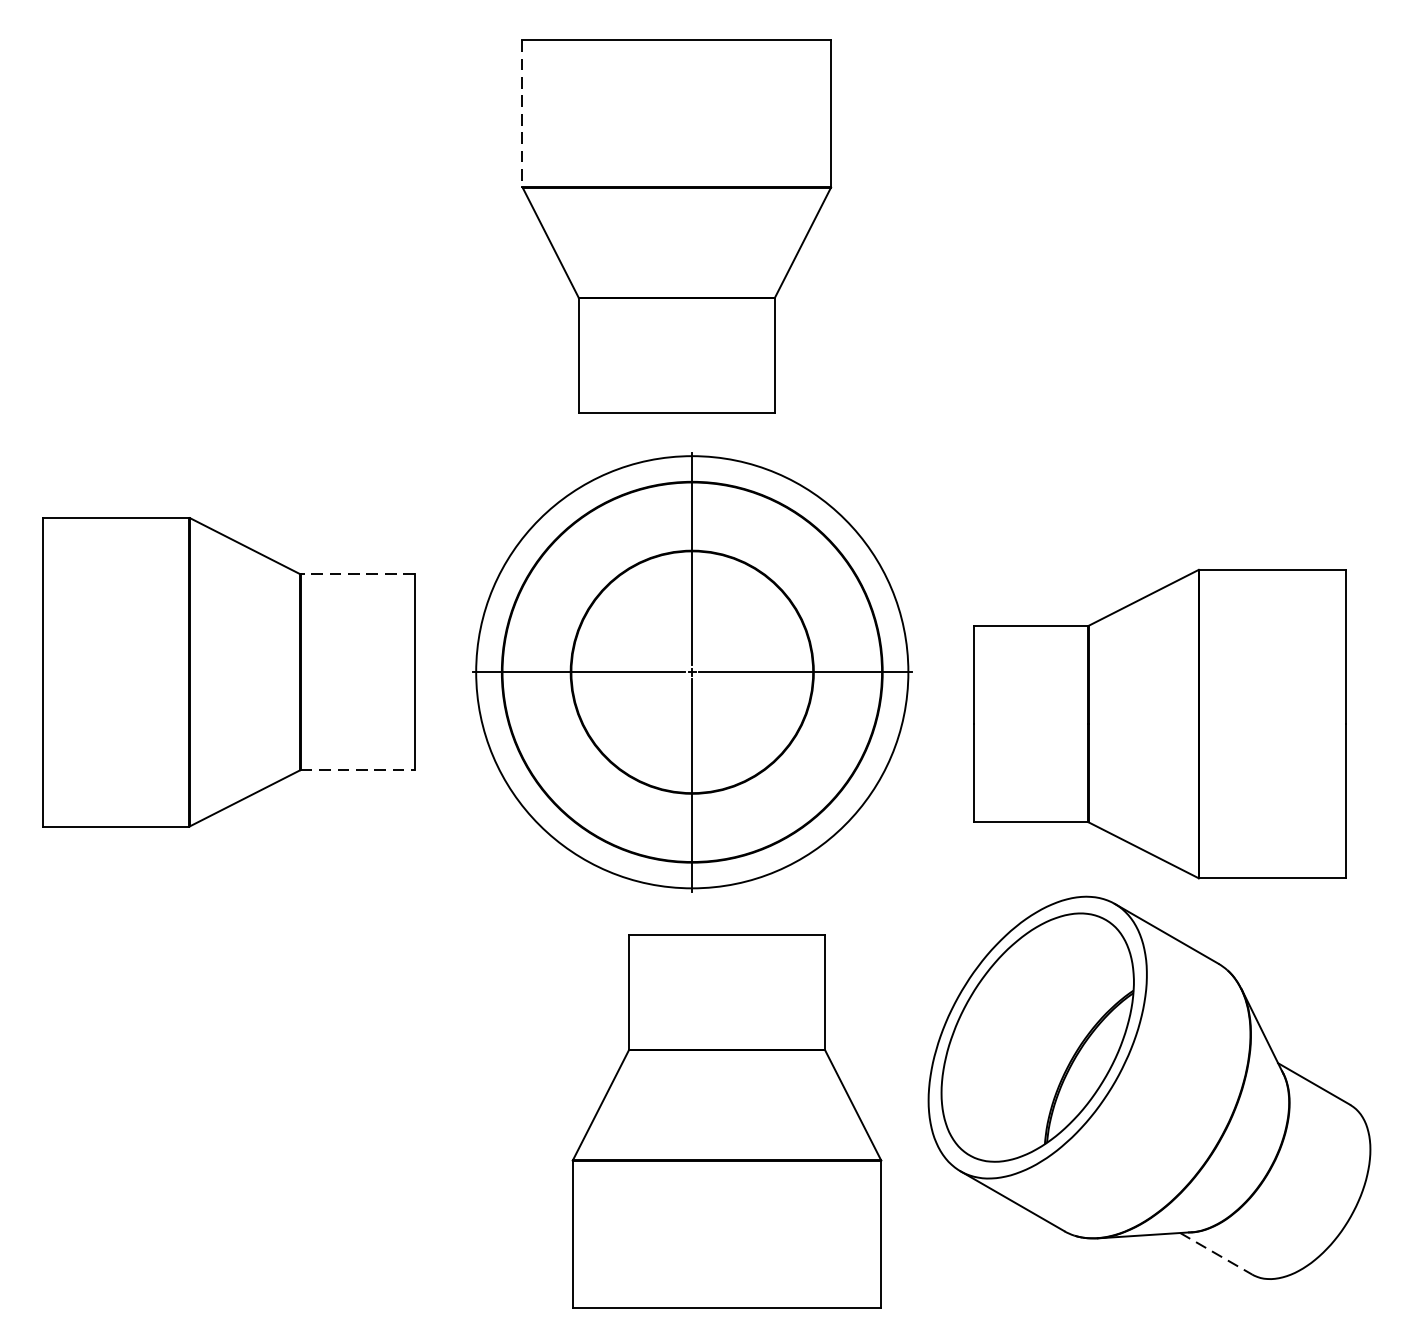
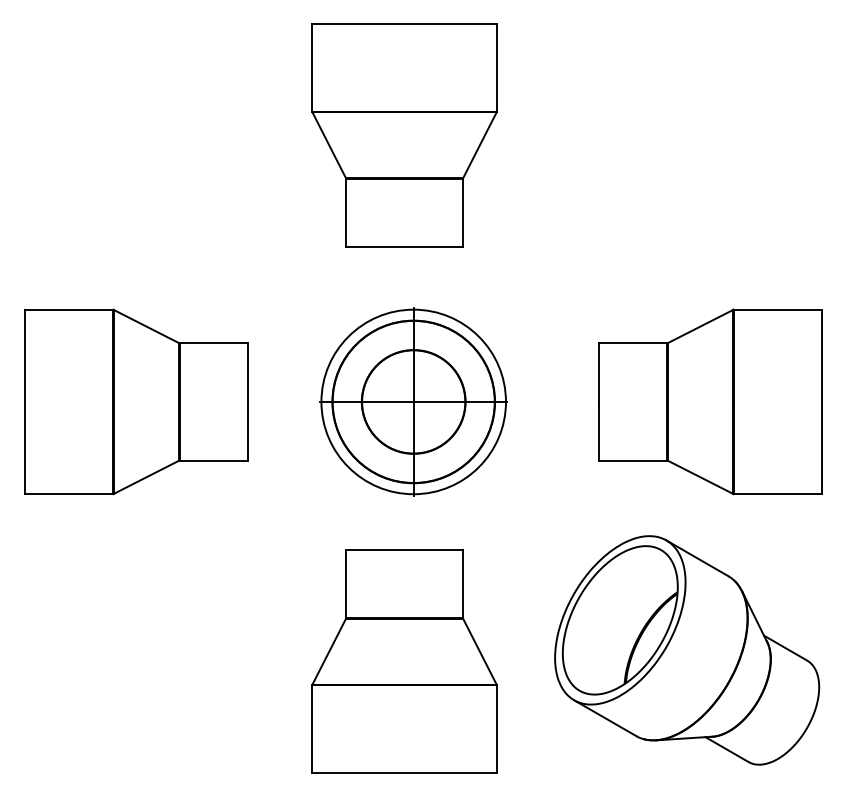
line: (522, 112) -> (312, 67), dashed -> solid
line: (357, 574) -> (213, 343), dashed -> solid
part: (691, 671) -> (413, 401), size x0.71
part: (1160, 723) -> (710, 401), moved
line: (358, 770) -> (214, 460), dashed -> solid
part: (726, 1121) -> (404, 661), moved
line: (1215, 1253) -> (726, 749), dashed -> solid

